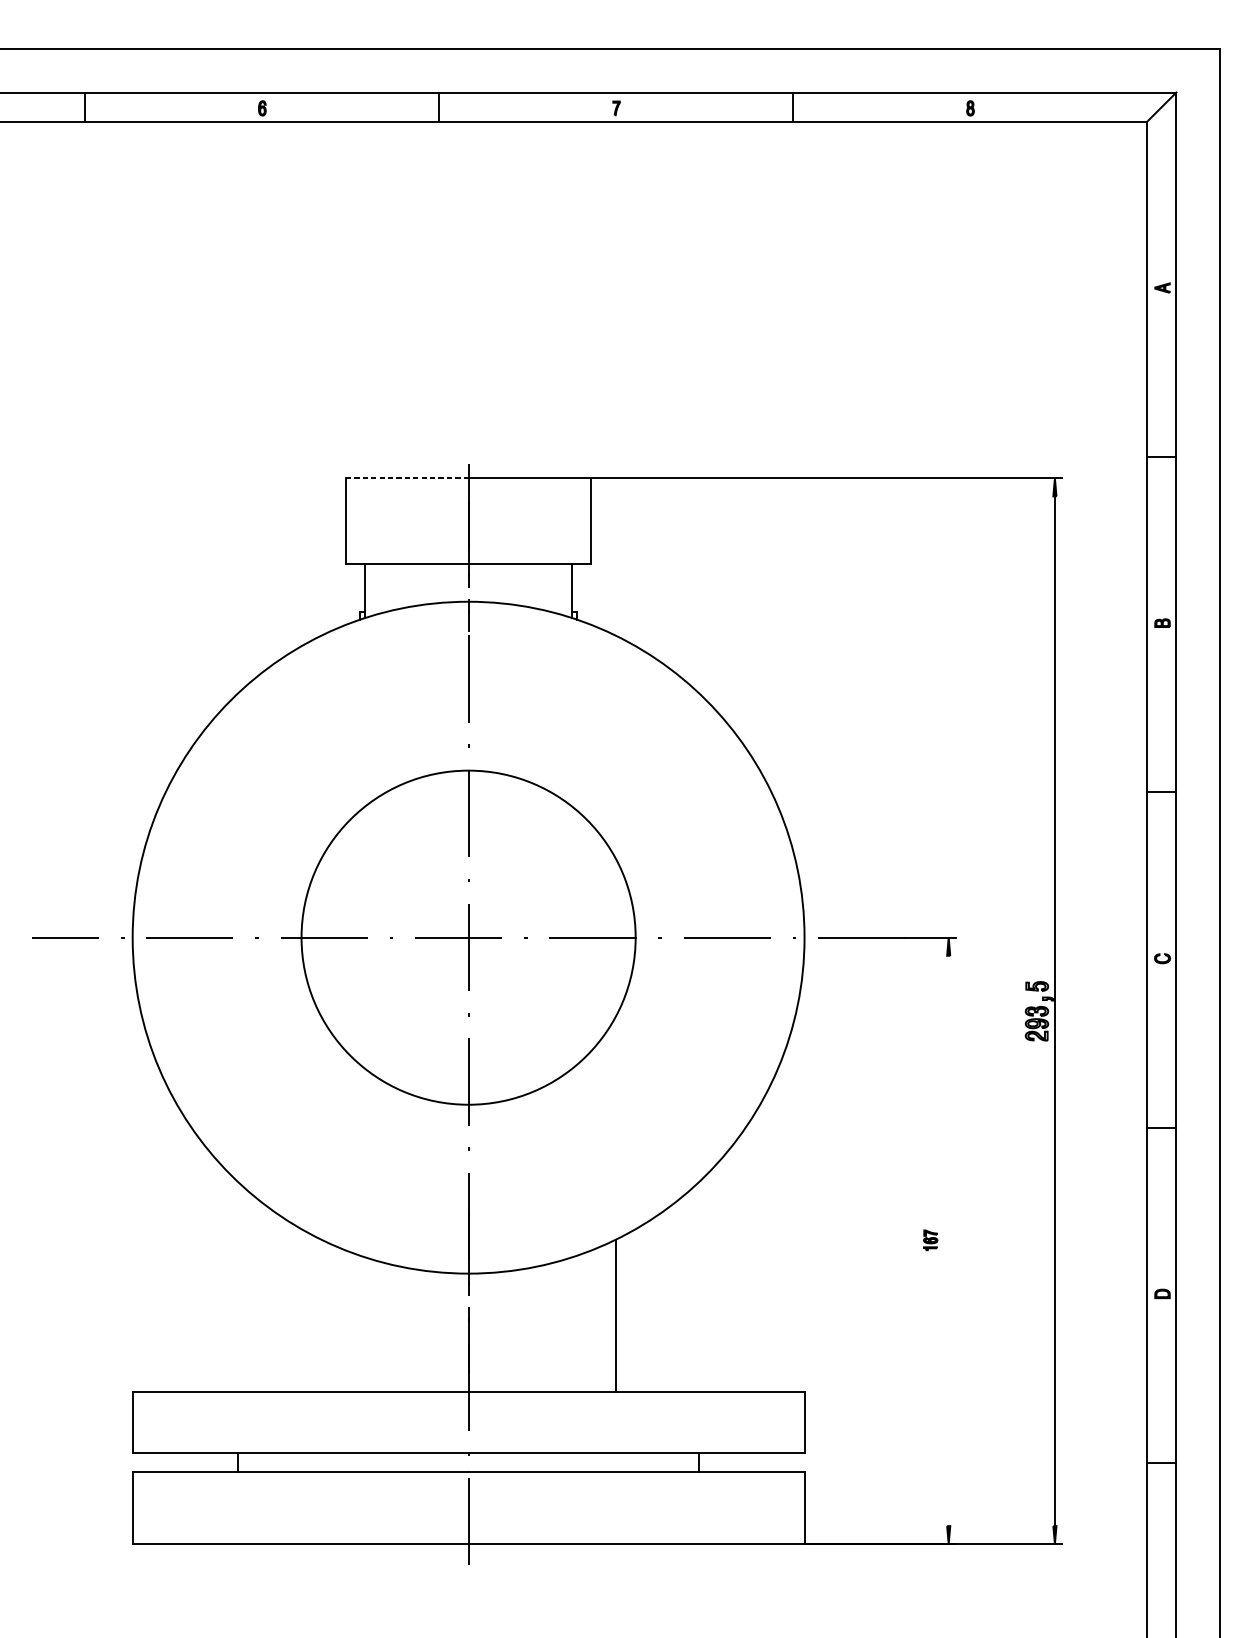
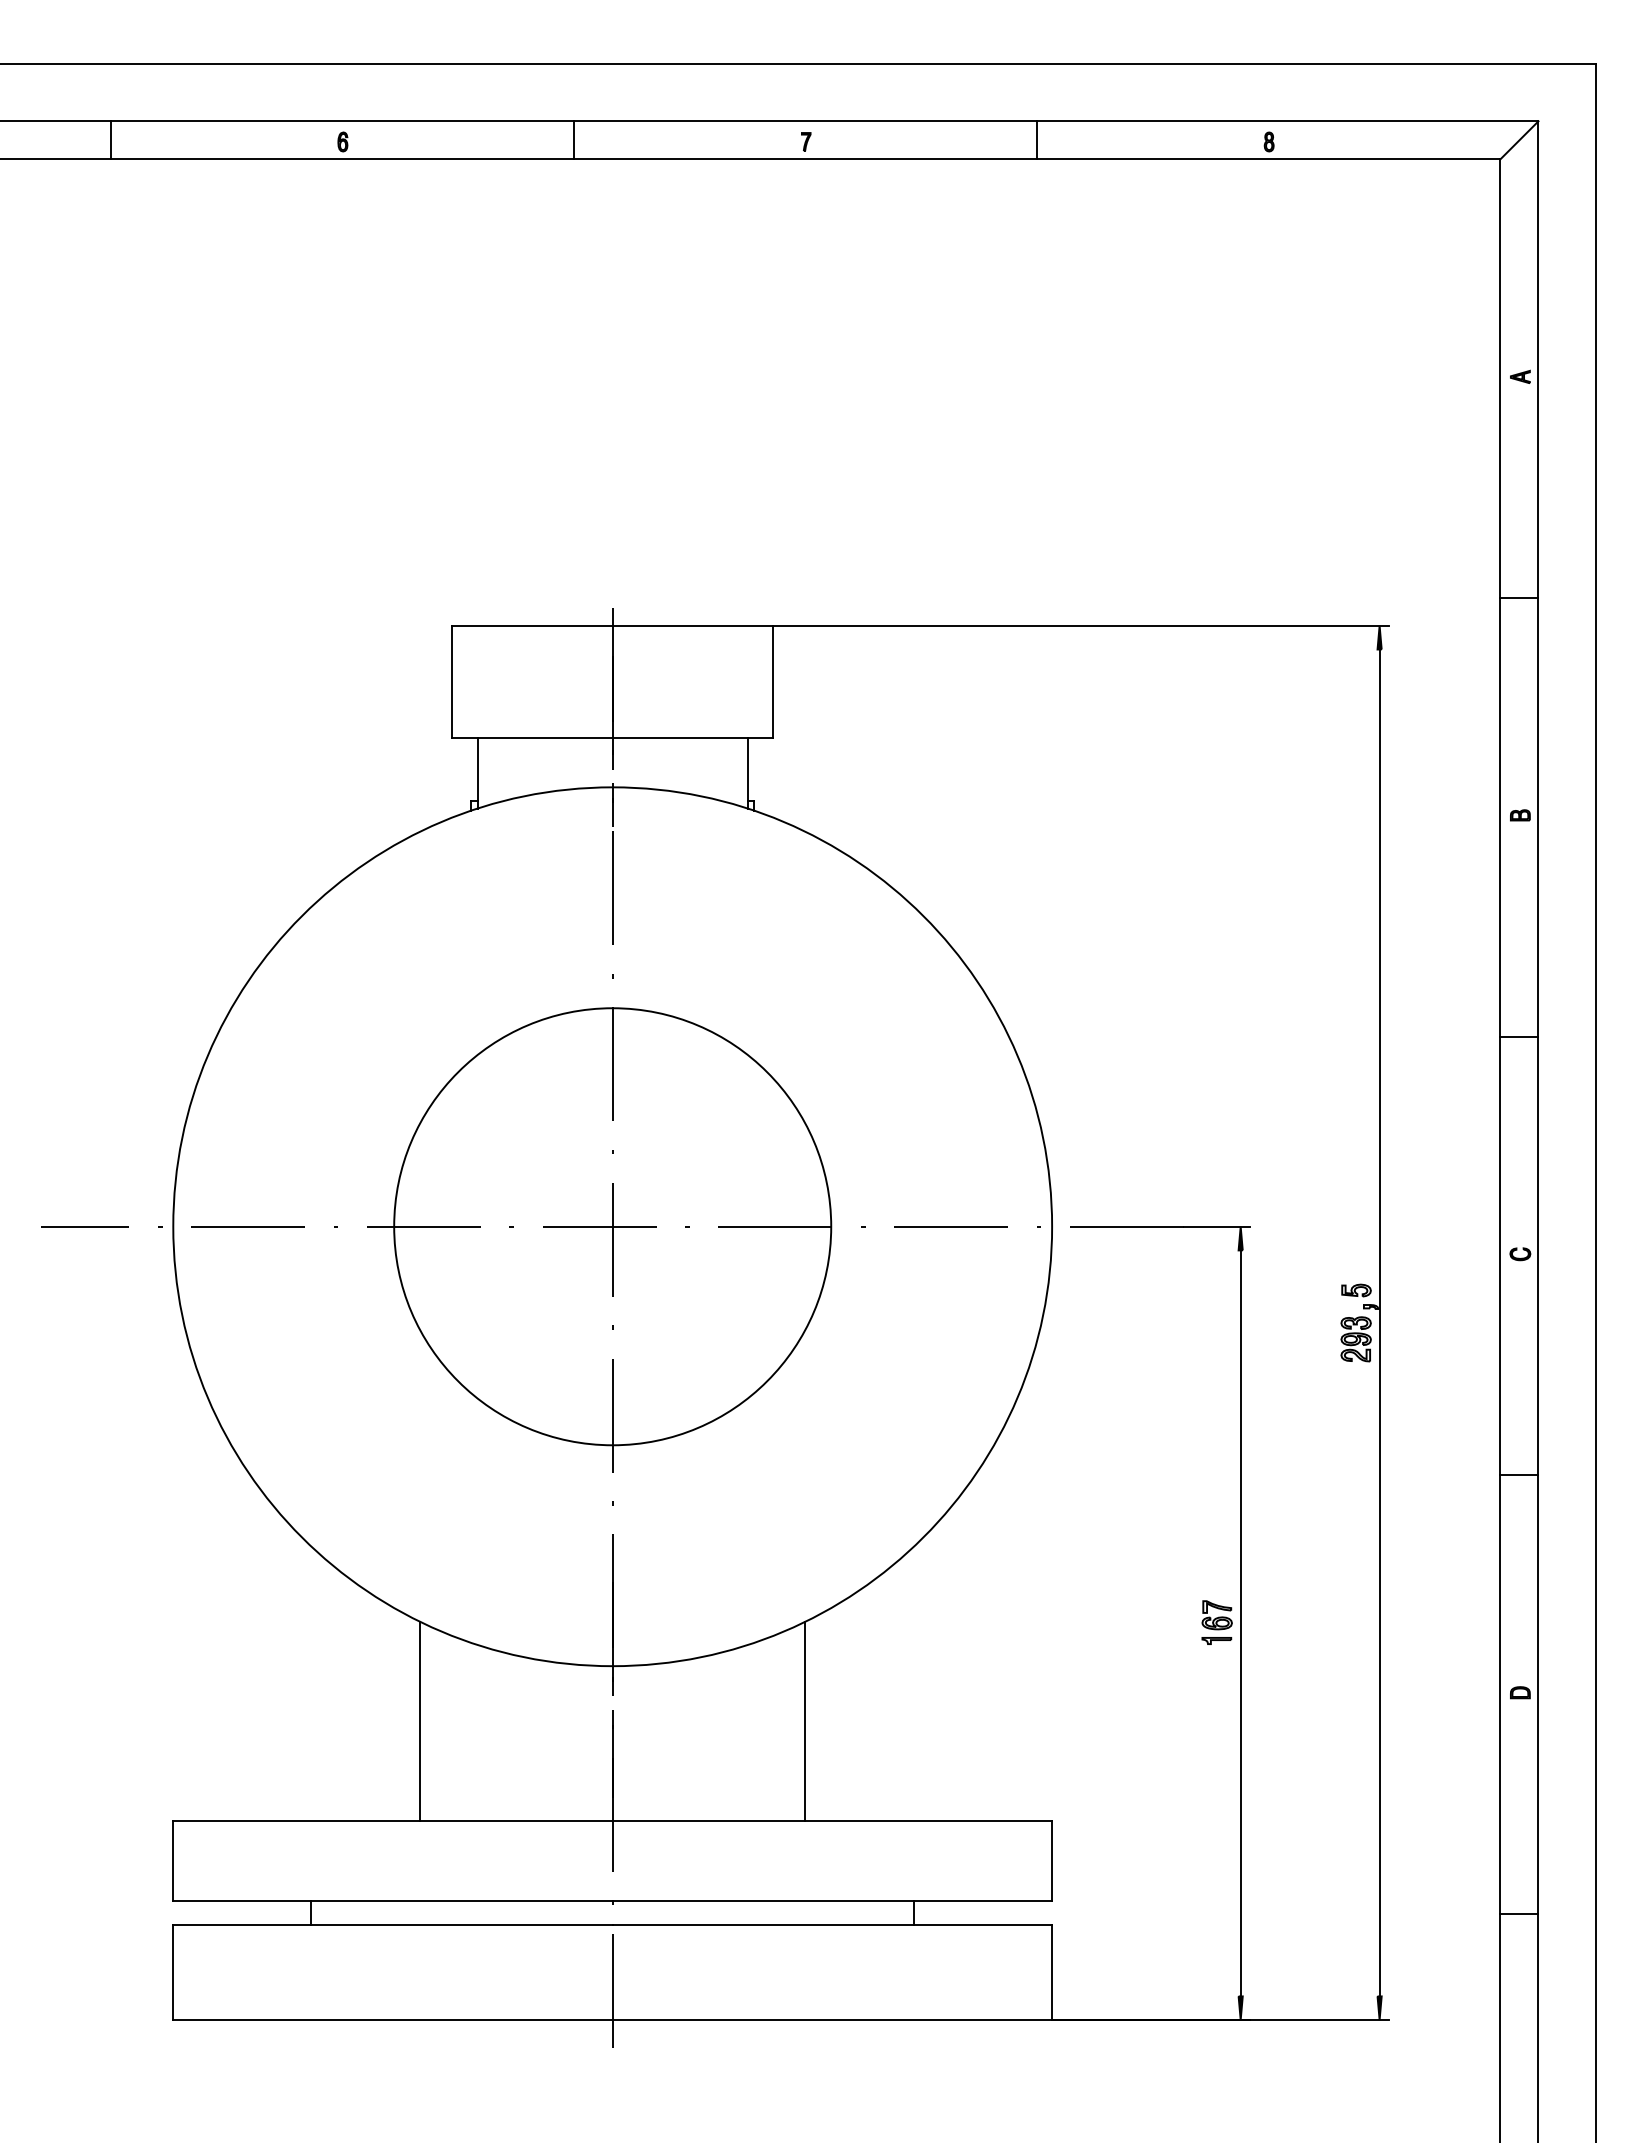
line: (407, 478) -> (532, 625), dashed -> solid
part: (930, 1240) -> (1216, 1622), size x1.67
line: (948, 1241) -> (1240, 1623), added
line: (321, 1315) -> (420, 1720), added

